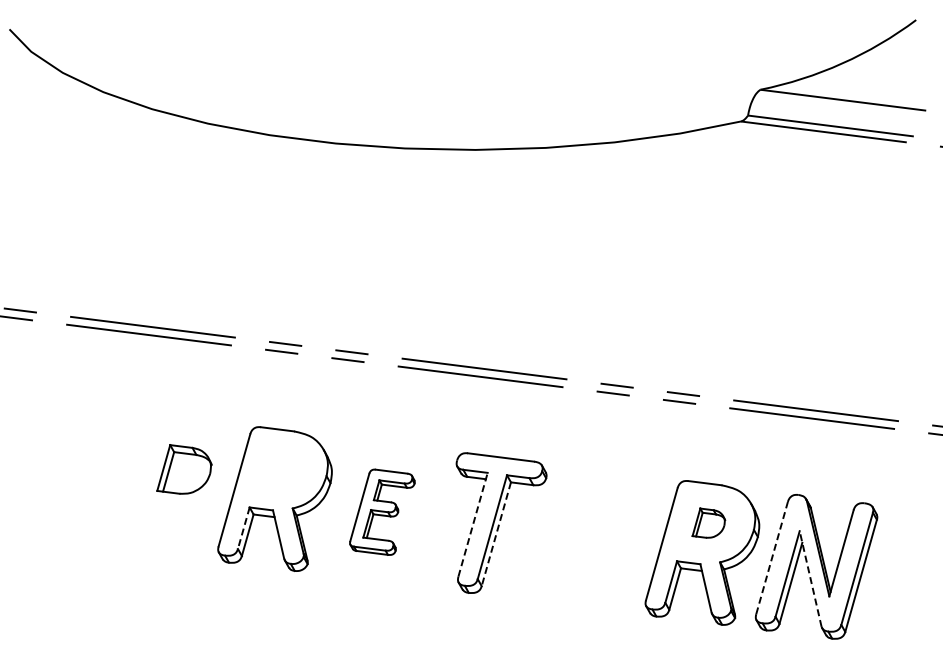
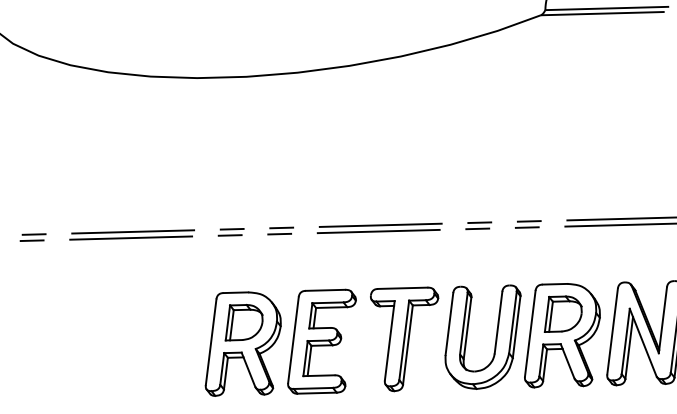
part: (184, 469) -> (243, 321), moved
part: (382, 512) -> (322, 341), size x1.67
part: (708, 522) -> (562, 312), size x1.67
line: (473, 524) -> (390, 340), dashed -> solid
line: (243, 528) -> (222, 369), dashed -> solid
line: (496, 534) -> (408, 345), dashed -> solid
part: (615, 540) -> (495, 336), added
line: (772, 557) -> (612, 331), dashed -> solid
line: (810, 578) -> (643, 342), dashed -> solid

